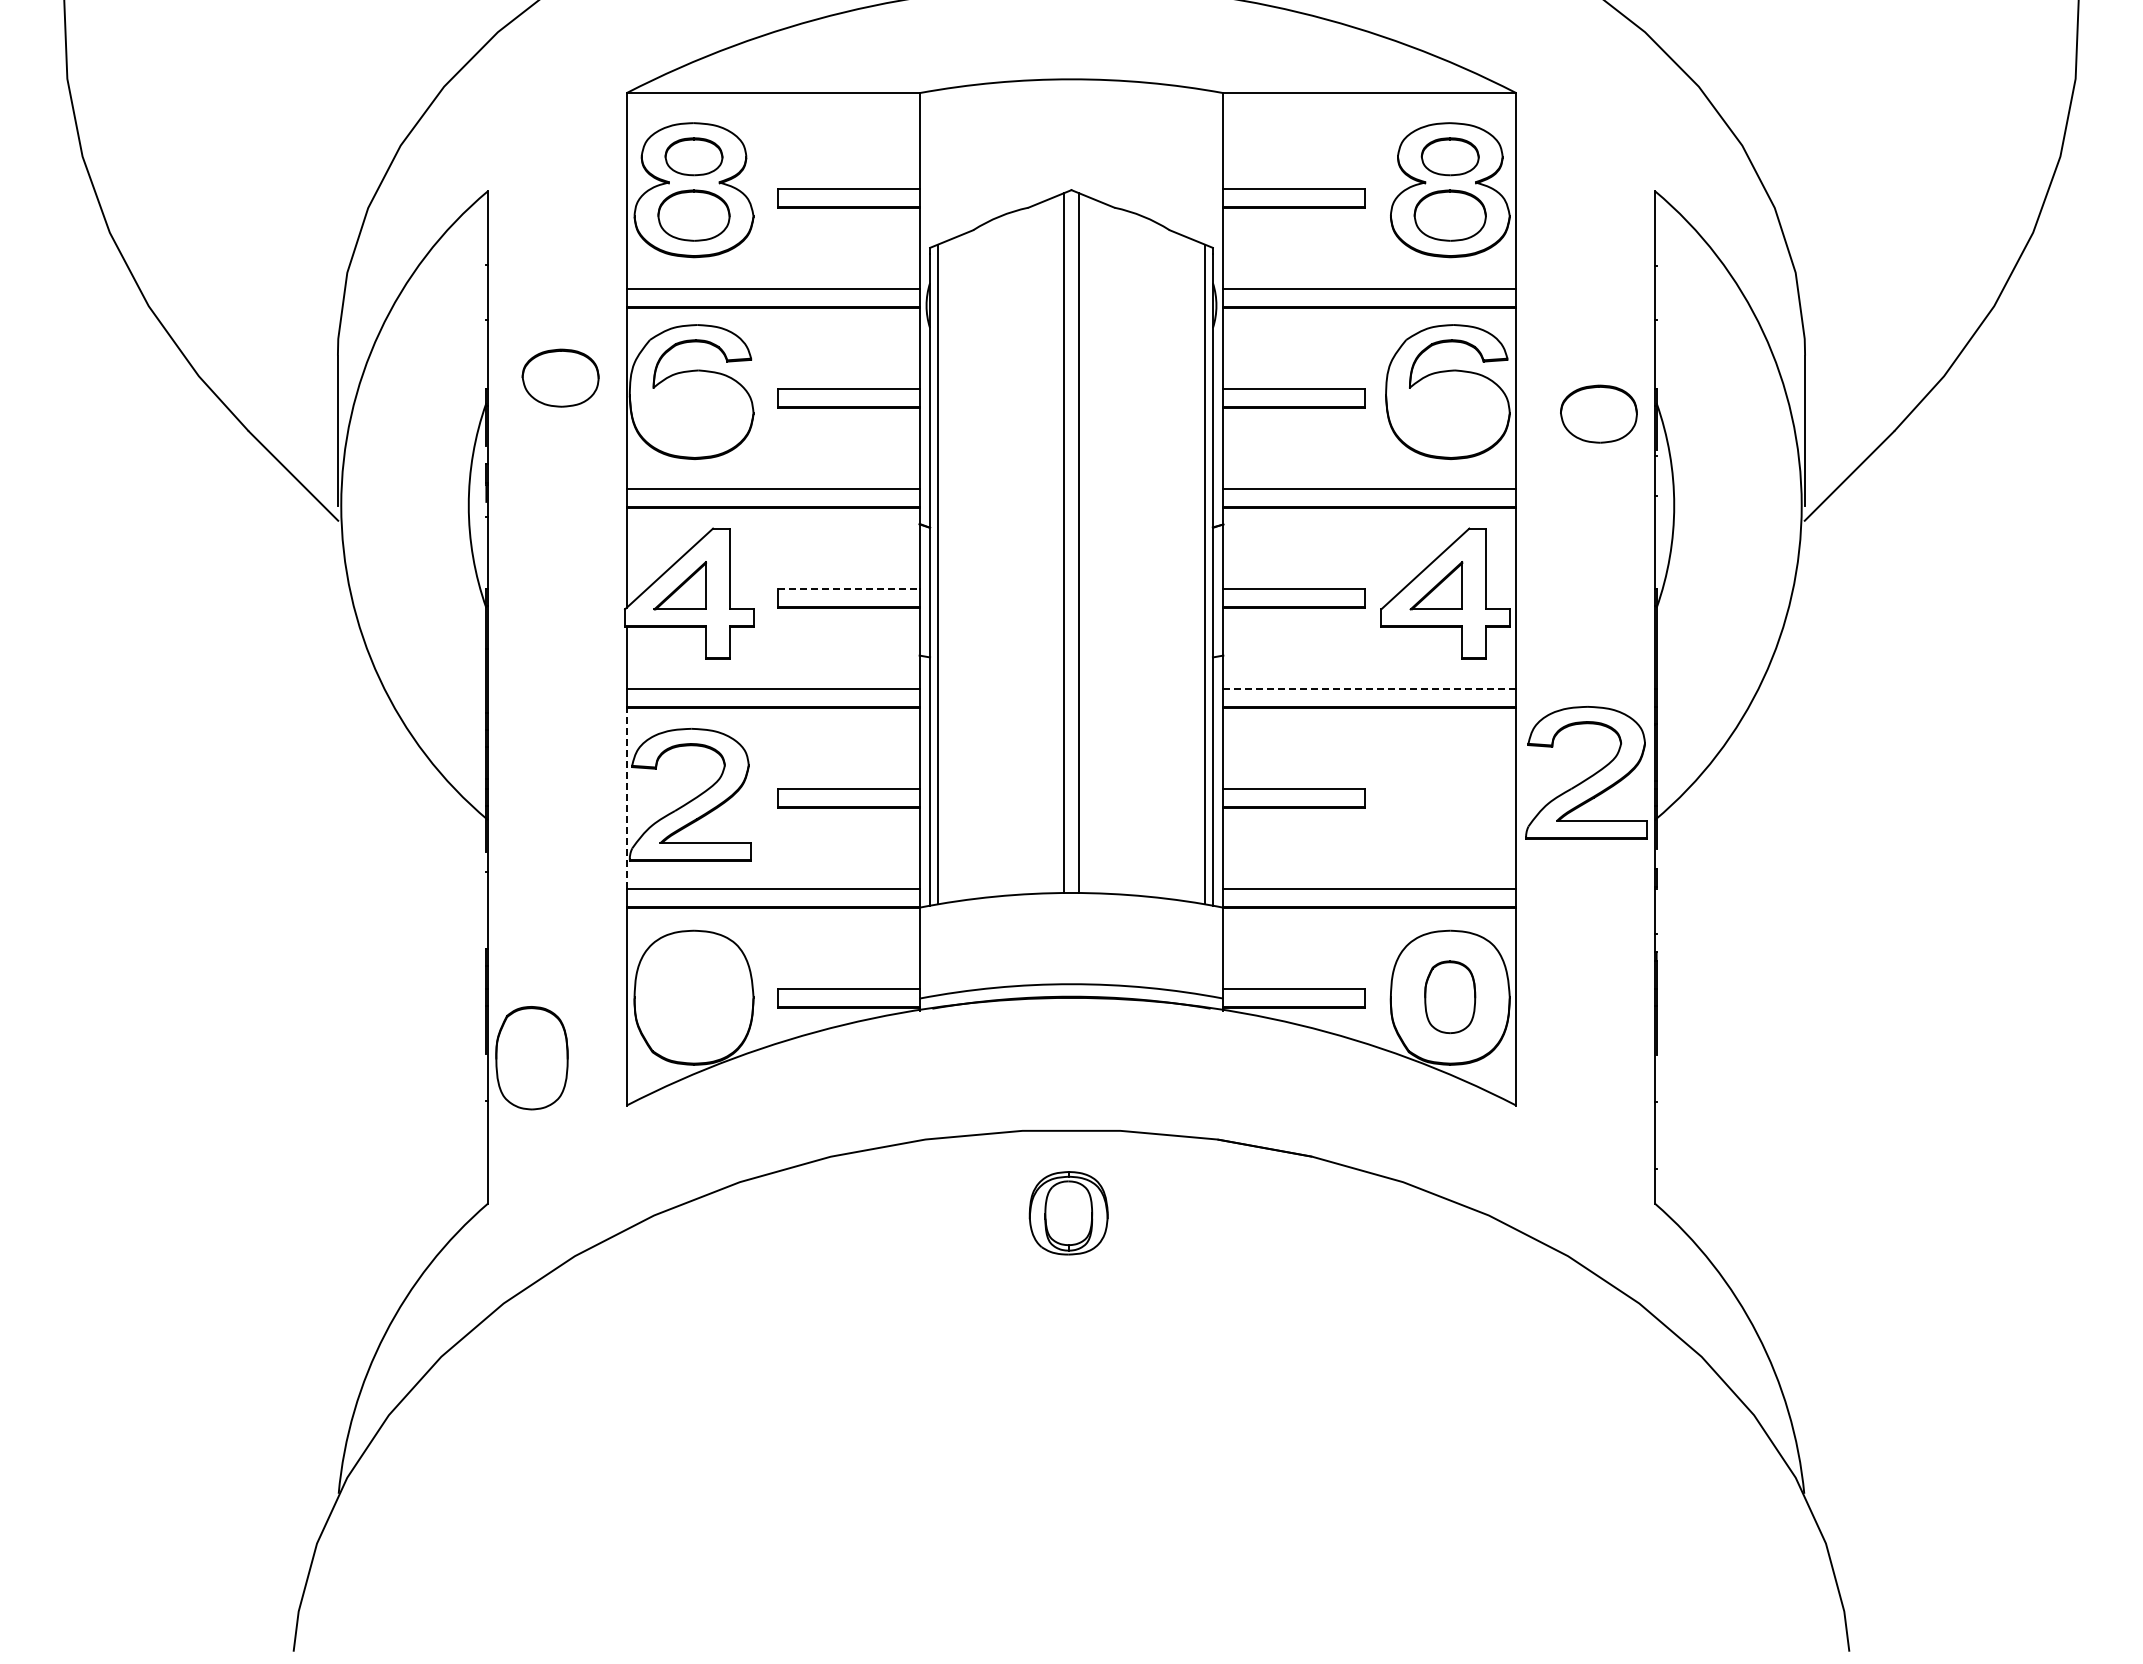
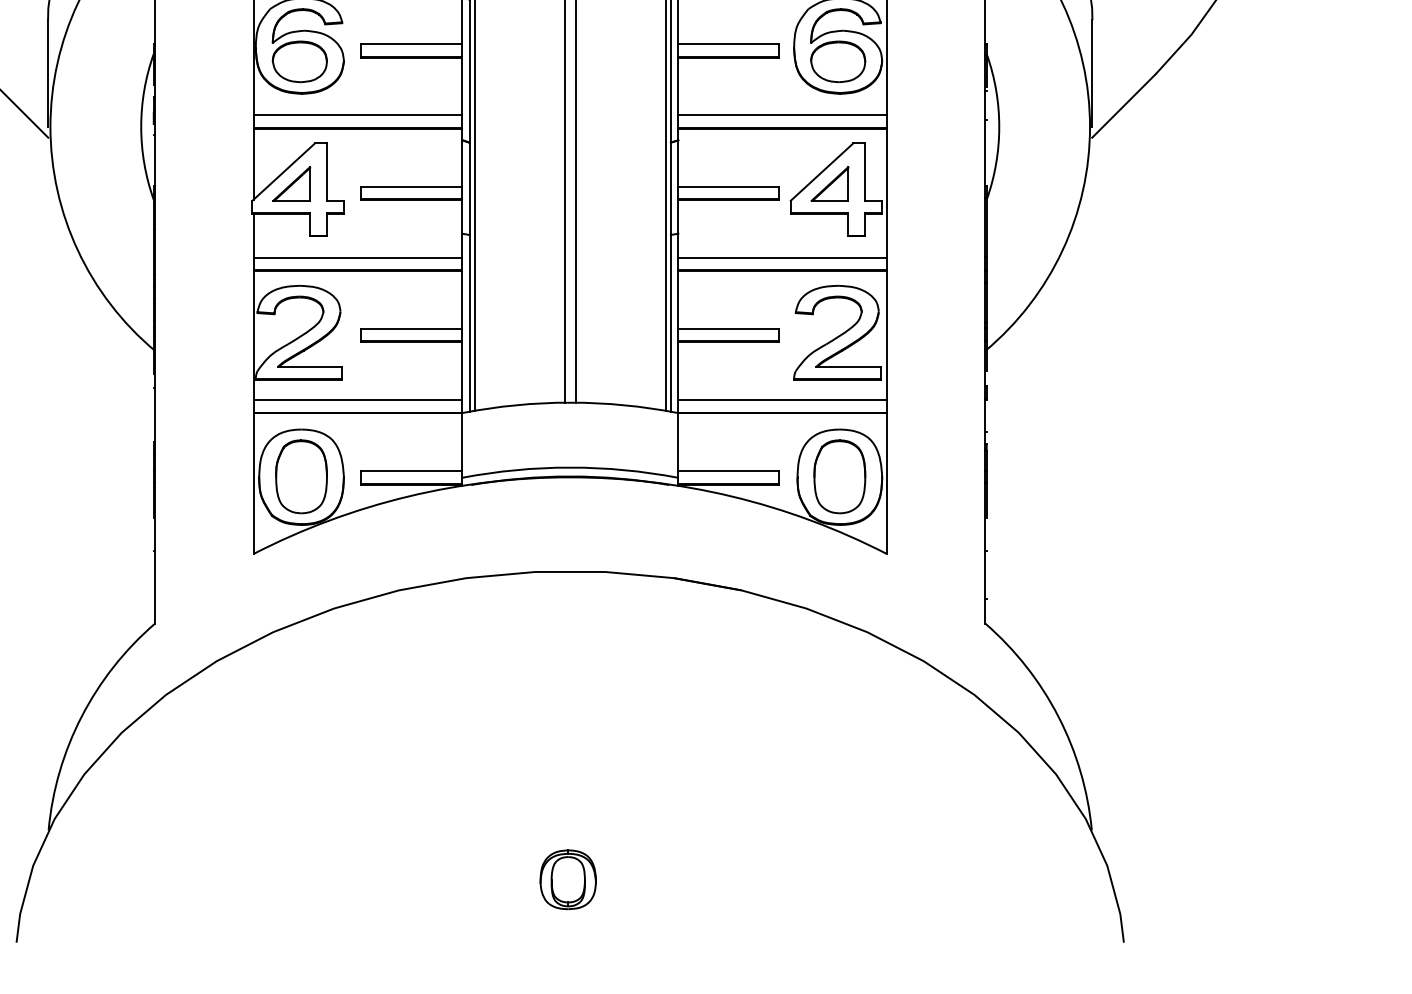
part: (560, 377) -> (299, 61), moved
part: (1598, 413) -> (837, 61), moved
line: (848, 589) -> (411, 186), dashed -> solid
line: (1369, 689) -> (782, 257), dashed -> solid
part: (1586, 772) -> (837, 332), moved
line: (626, 798) -> (253, 335), dashed -> solid
part: (1449, 997) -> (839, 477), size x1.43
part: (531, 1058) -> (301, 477), moved
part: (1068, 1213) -> (568, 879), moved

